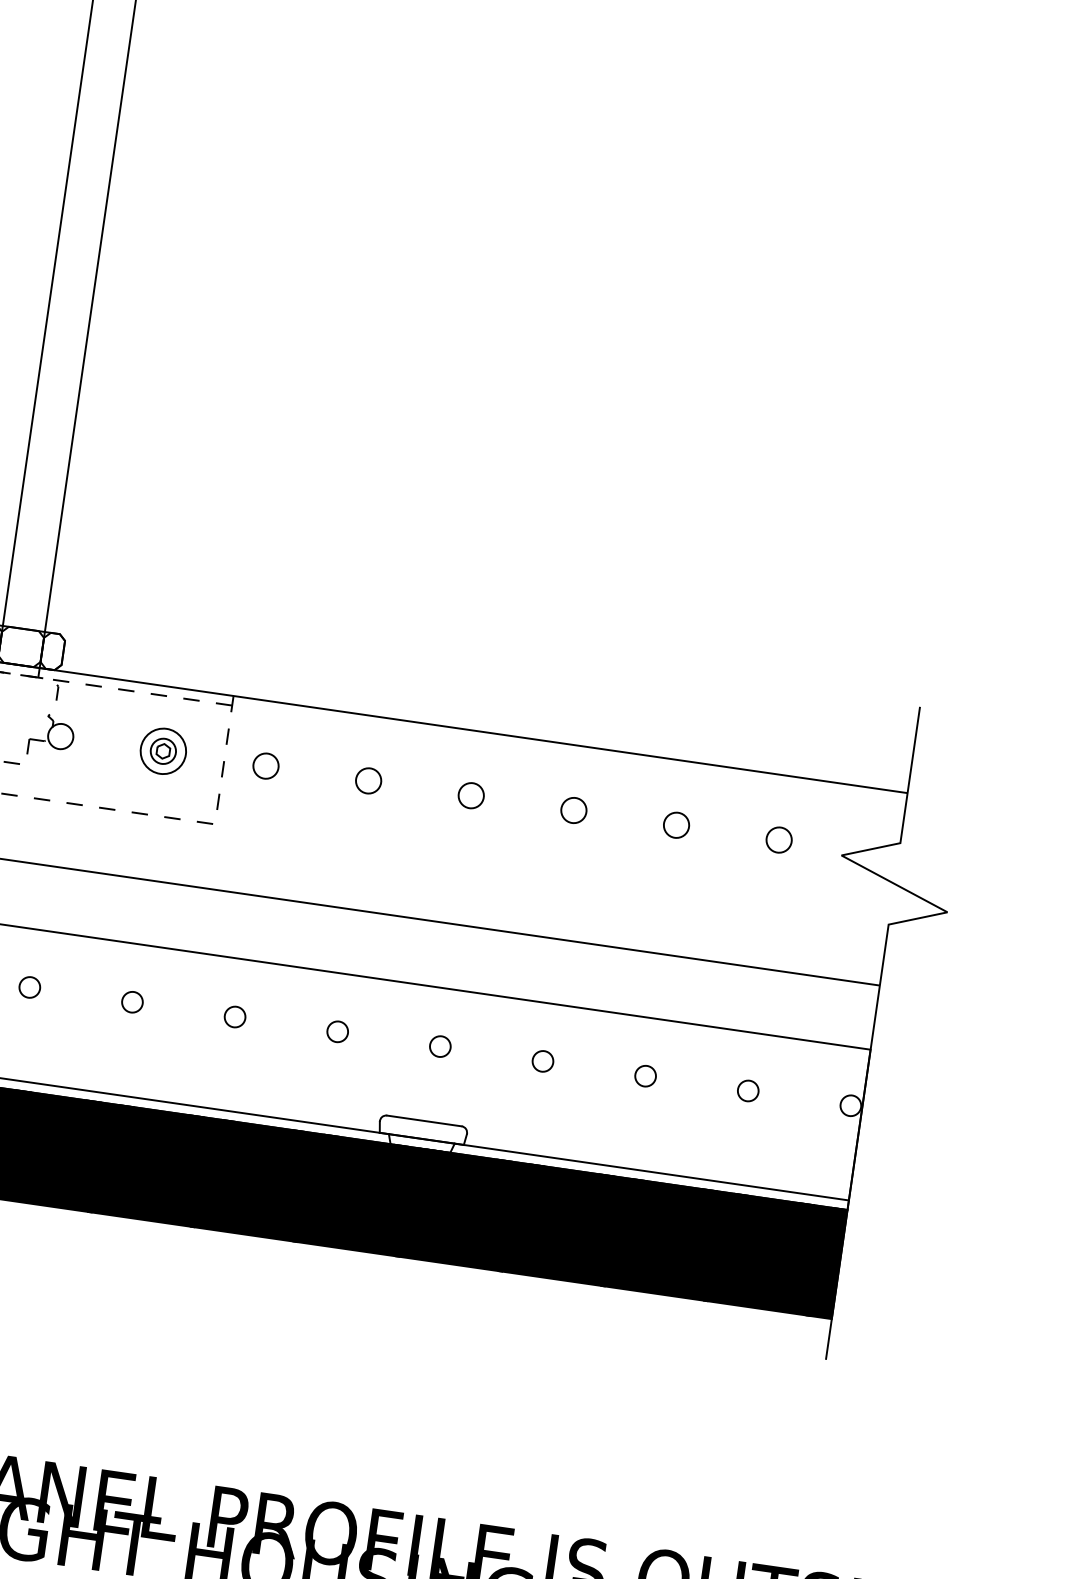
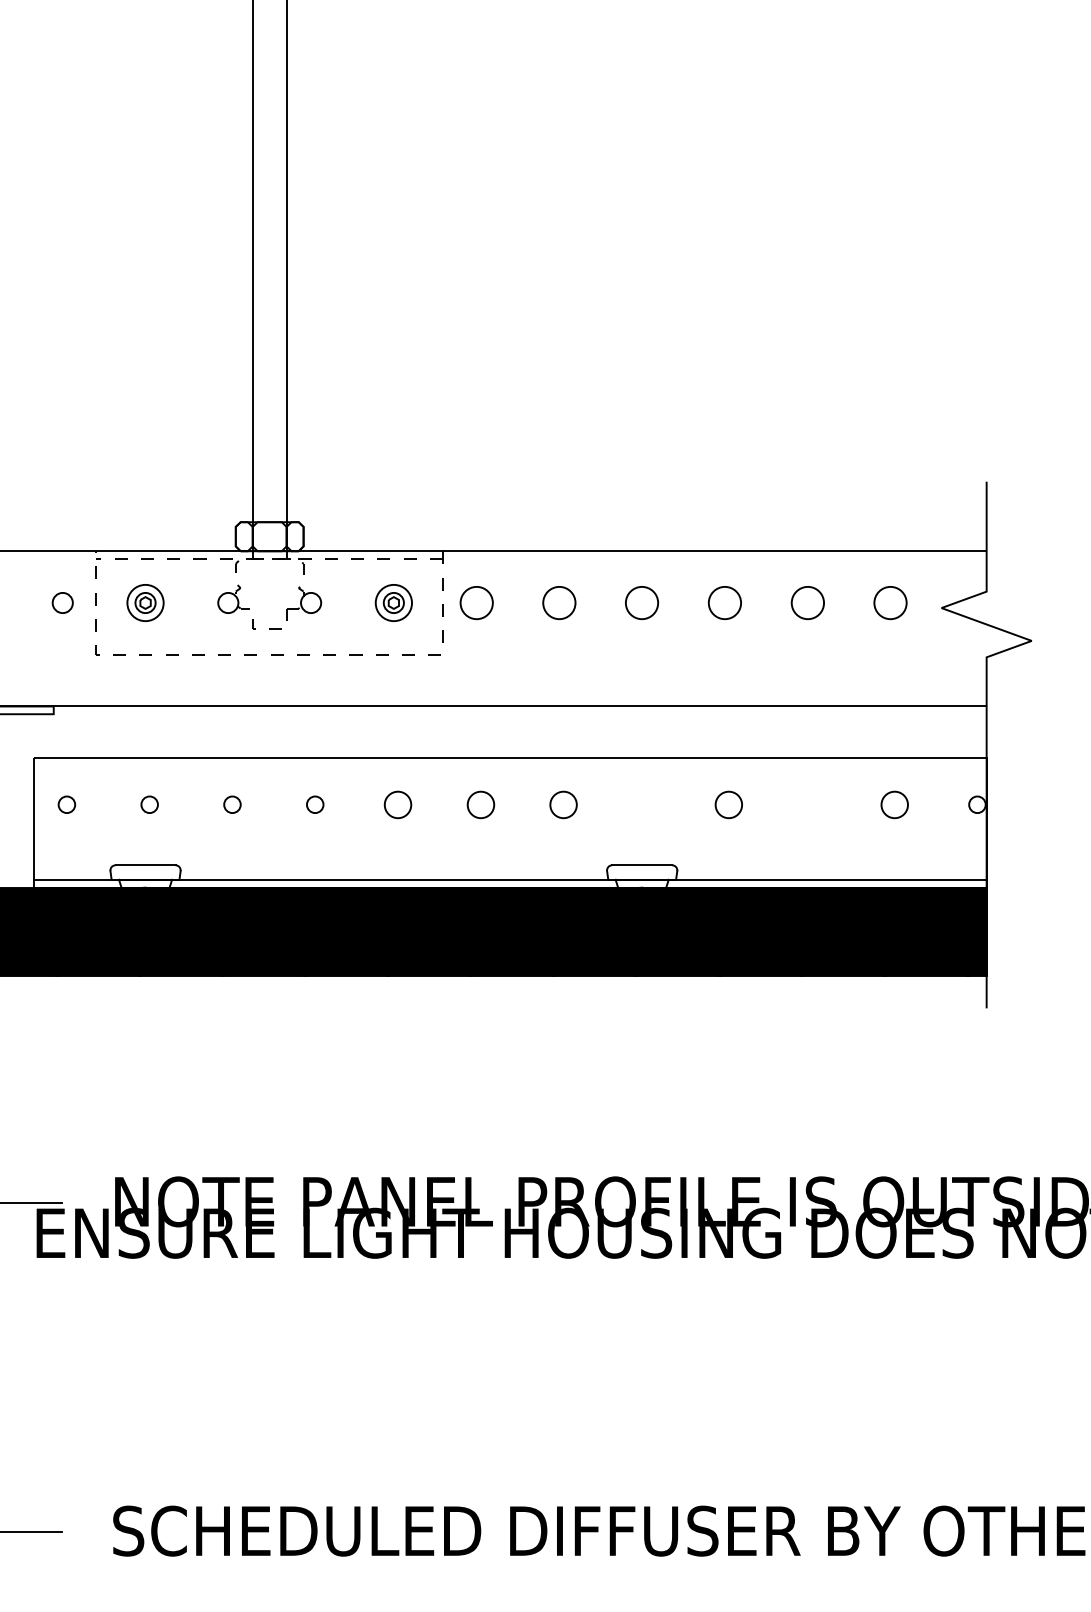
circle: (265, 765) -> (476, 602), size x1.6
circle: (368, 780) -> (559, 602), size x1.6
circle: (471, 795) -> (642, 602), size x1.6
circle: (573, 809) -> (724, 602), size x1.6
circle: (676, 824) -> (807, 602), size x1.6
circle: (779, 839) -> (890, 602), size x1.6
circle: (131, 1001) -> (397, 804), size x1.6
circle: (234, 1016) -> (480, 804), size x1.6
circle: (337, 1031) -> (563, 804), size x1.6
circle: (440, 1046) -> (646, 804), removed
circle: (543, 1061) -> (729, 804), size x1.6
circle: (645, 1075) -> (811, 804), removed
circle: (748, 1090) -> (894, 804), size x1.6

